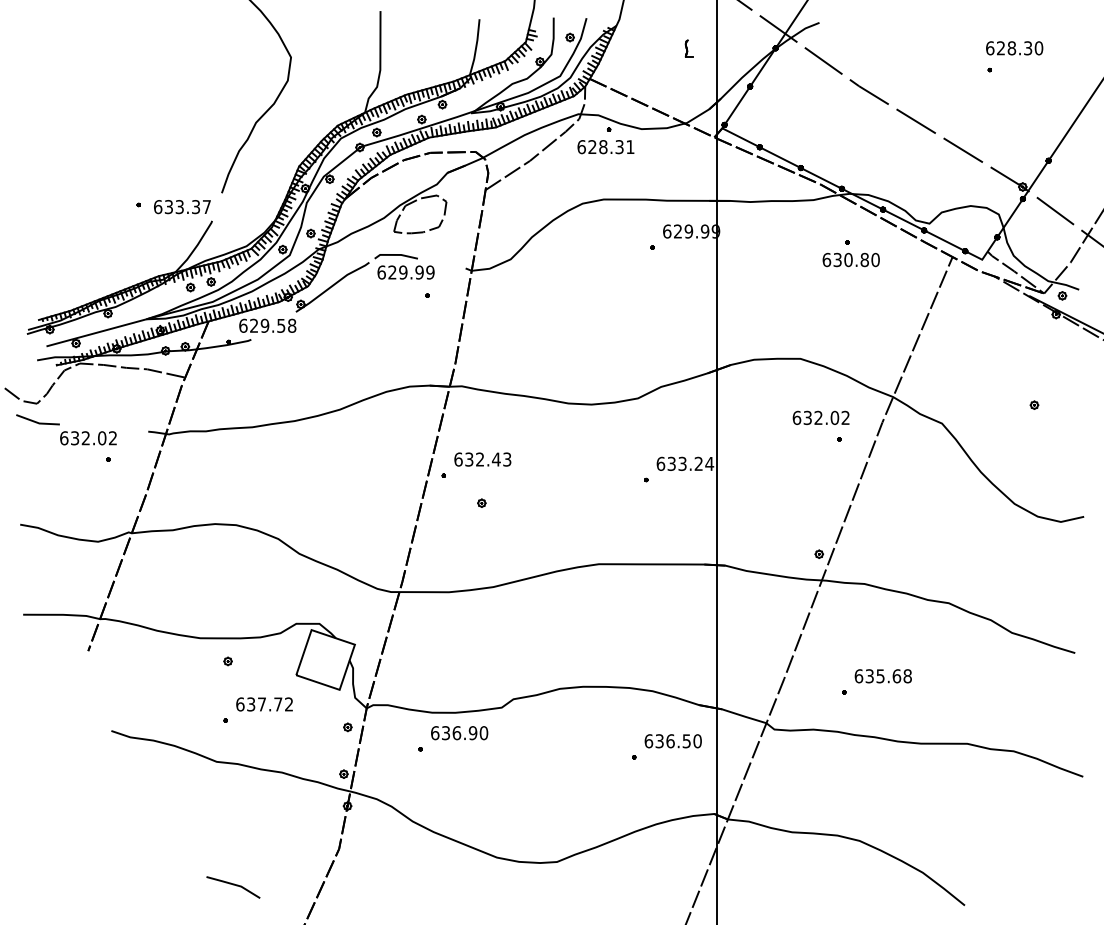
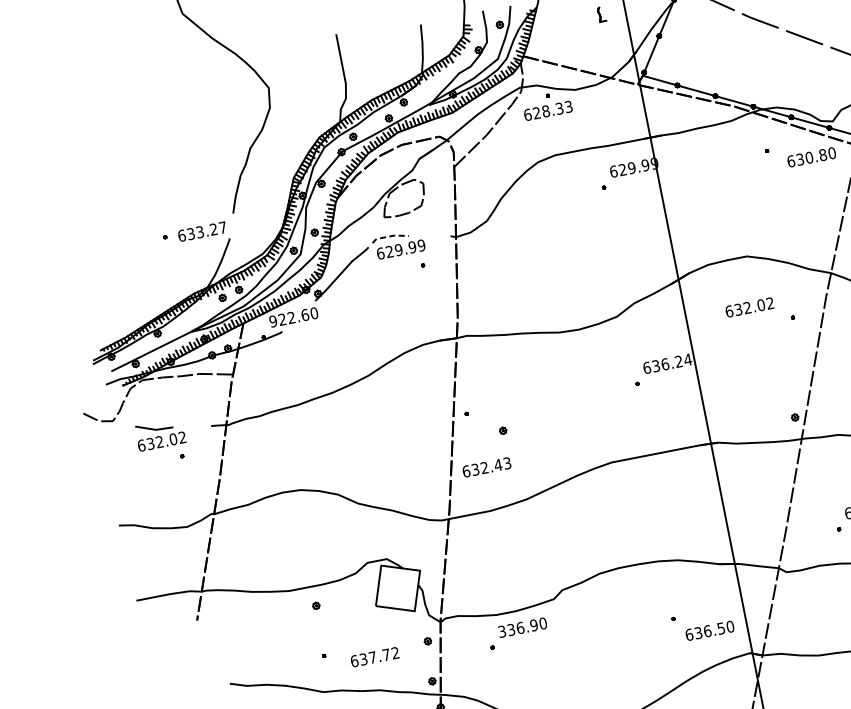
text: (630, 147) -> (568, 107), 628.31 -> 628.33
text: (196, 207) -> (214, 229), 633.37 -> 633.27
line: (396, 254) -> (390, 235), solid -> dashed
text: (850, 259) -> (810, 157), moved
text: (267, 325) -> (293, 317), 629.58 -> 922.60
text: (820, 417) -> (749, 307), moved
line: (37, 421) -> (154, 428), moved
text: (482, 459) -> (486, 467), moved
text: (682, 463) -> (665, 364), 633.24 -> 636.24
text: (264, 704) -> (374, 657), moved
text: (435, 733) -> (502, 631), 636.90 -> 336.90
text: (672, 741) -> (709, 631), moved

